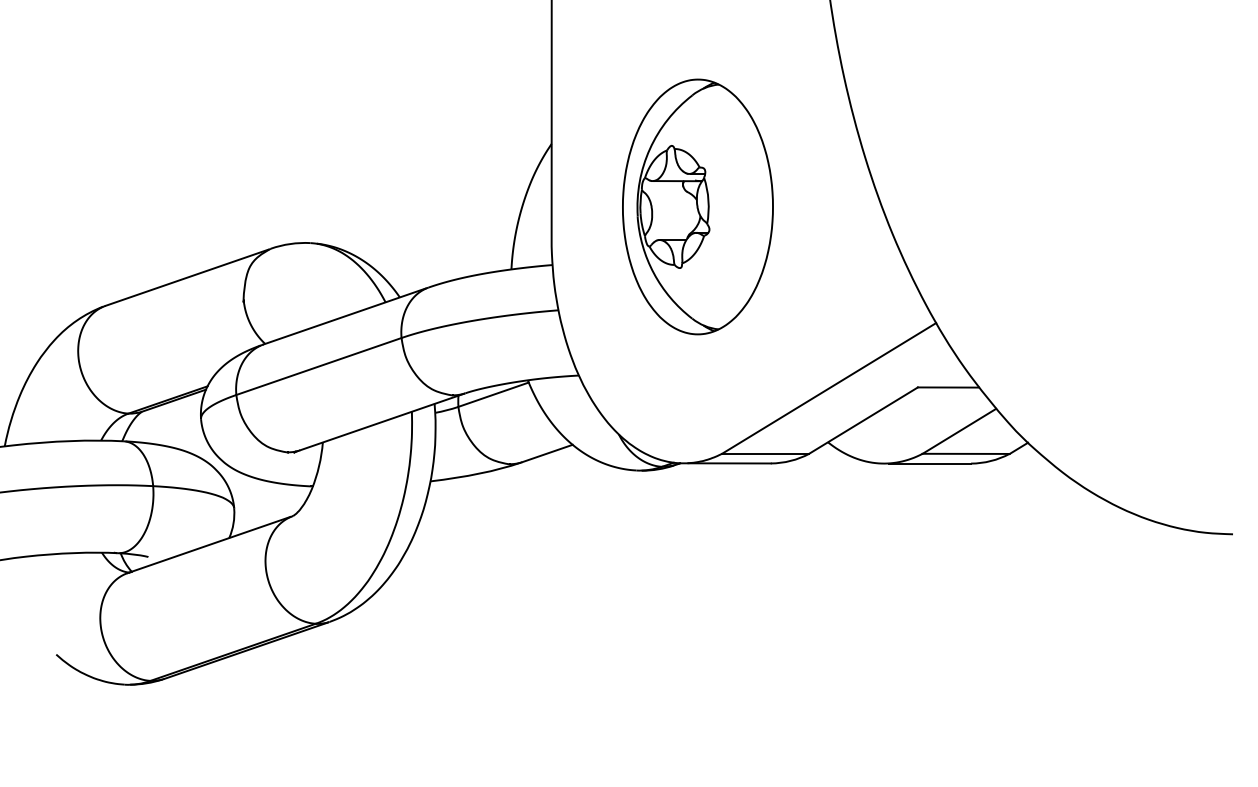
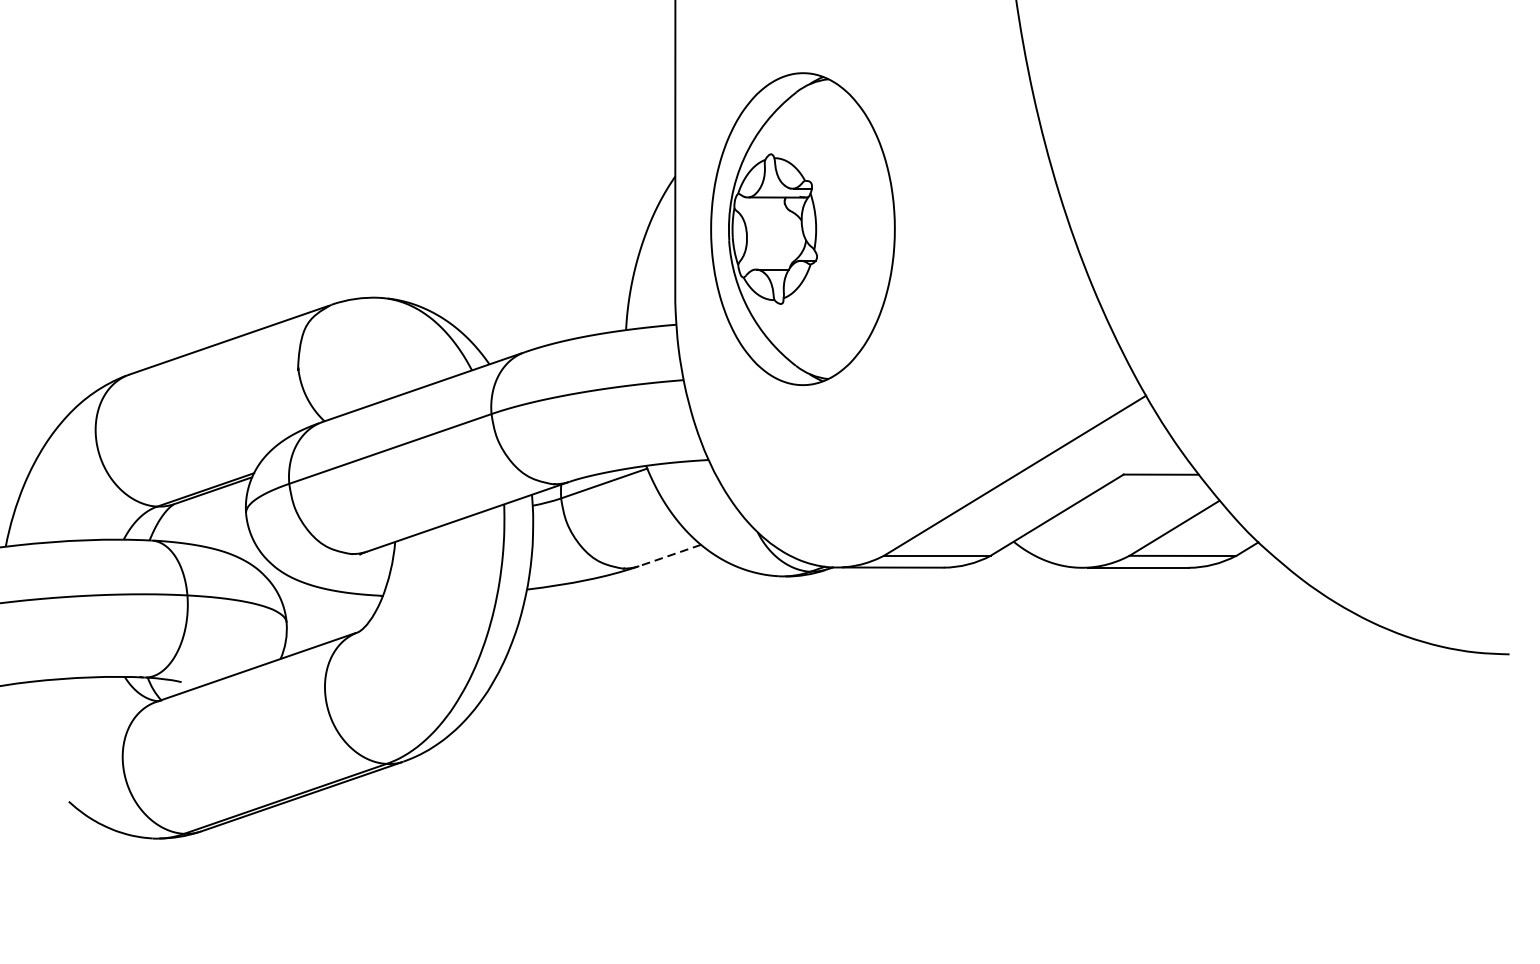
part: (697, 206) -> (802, 228), moved
line: (547, 453) -> (670, 555), solid -> dashed

